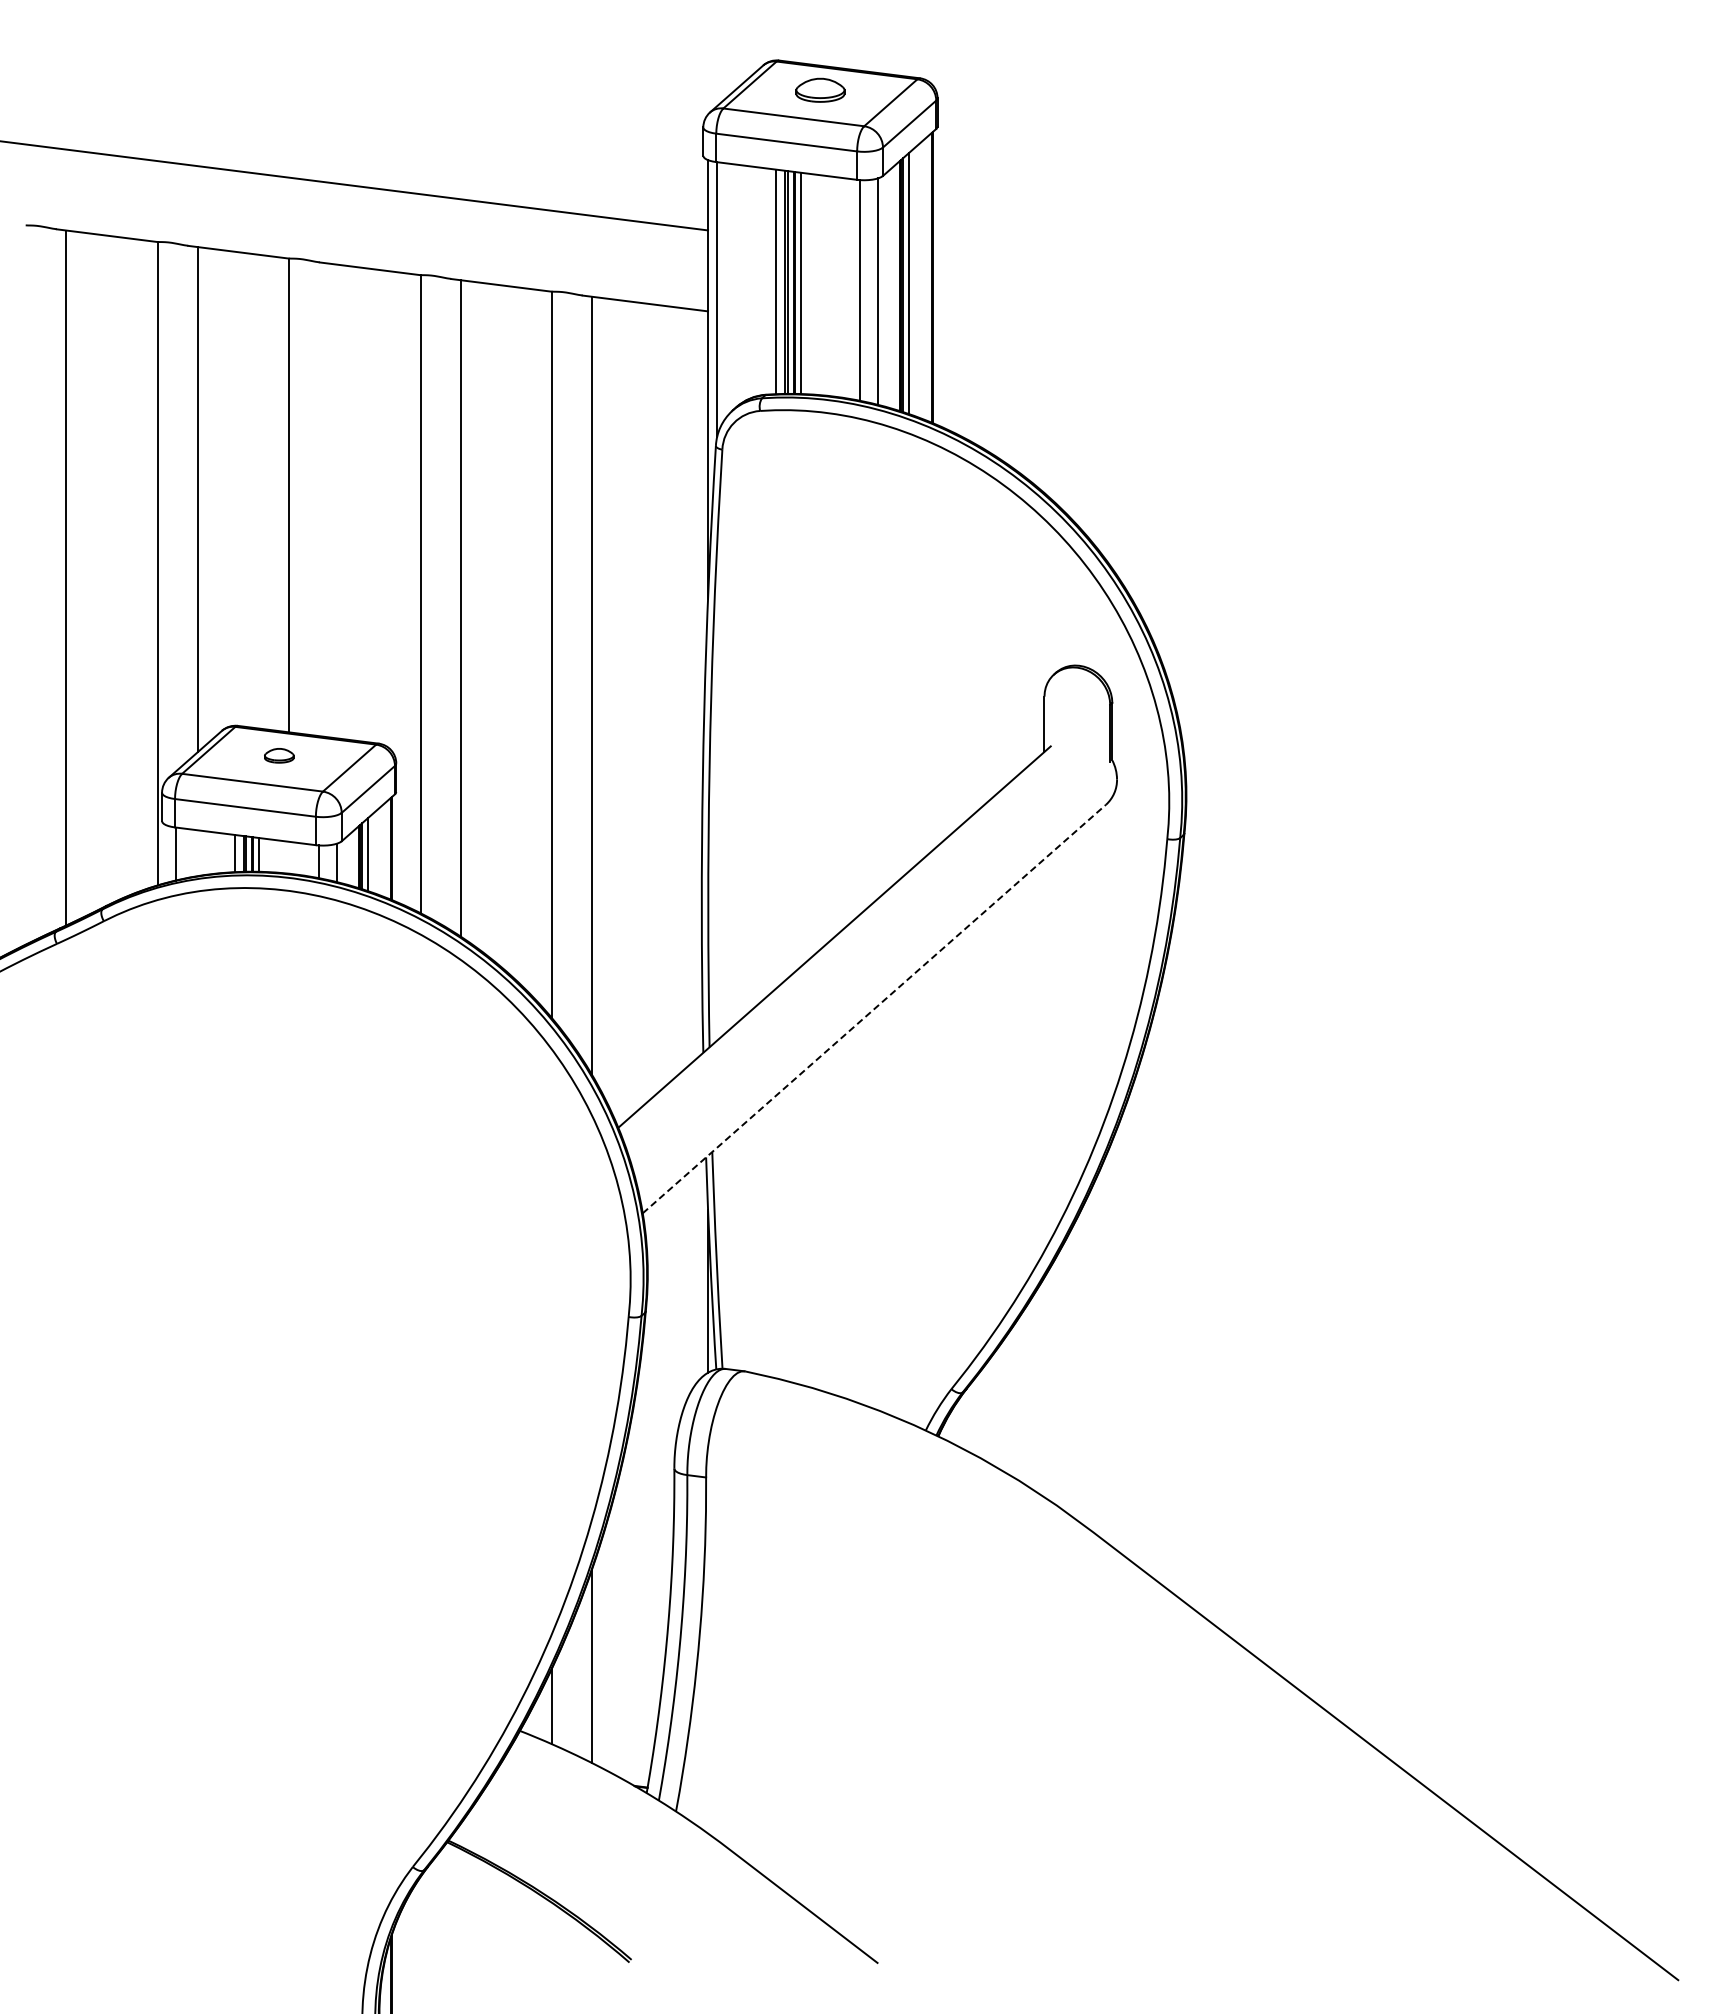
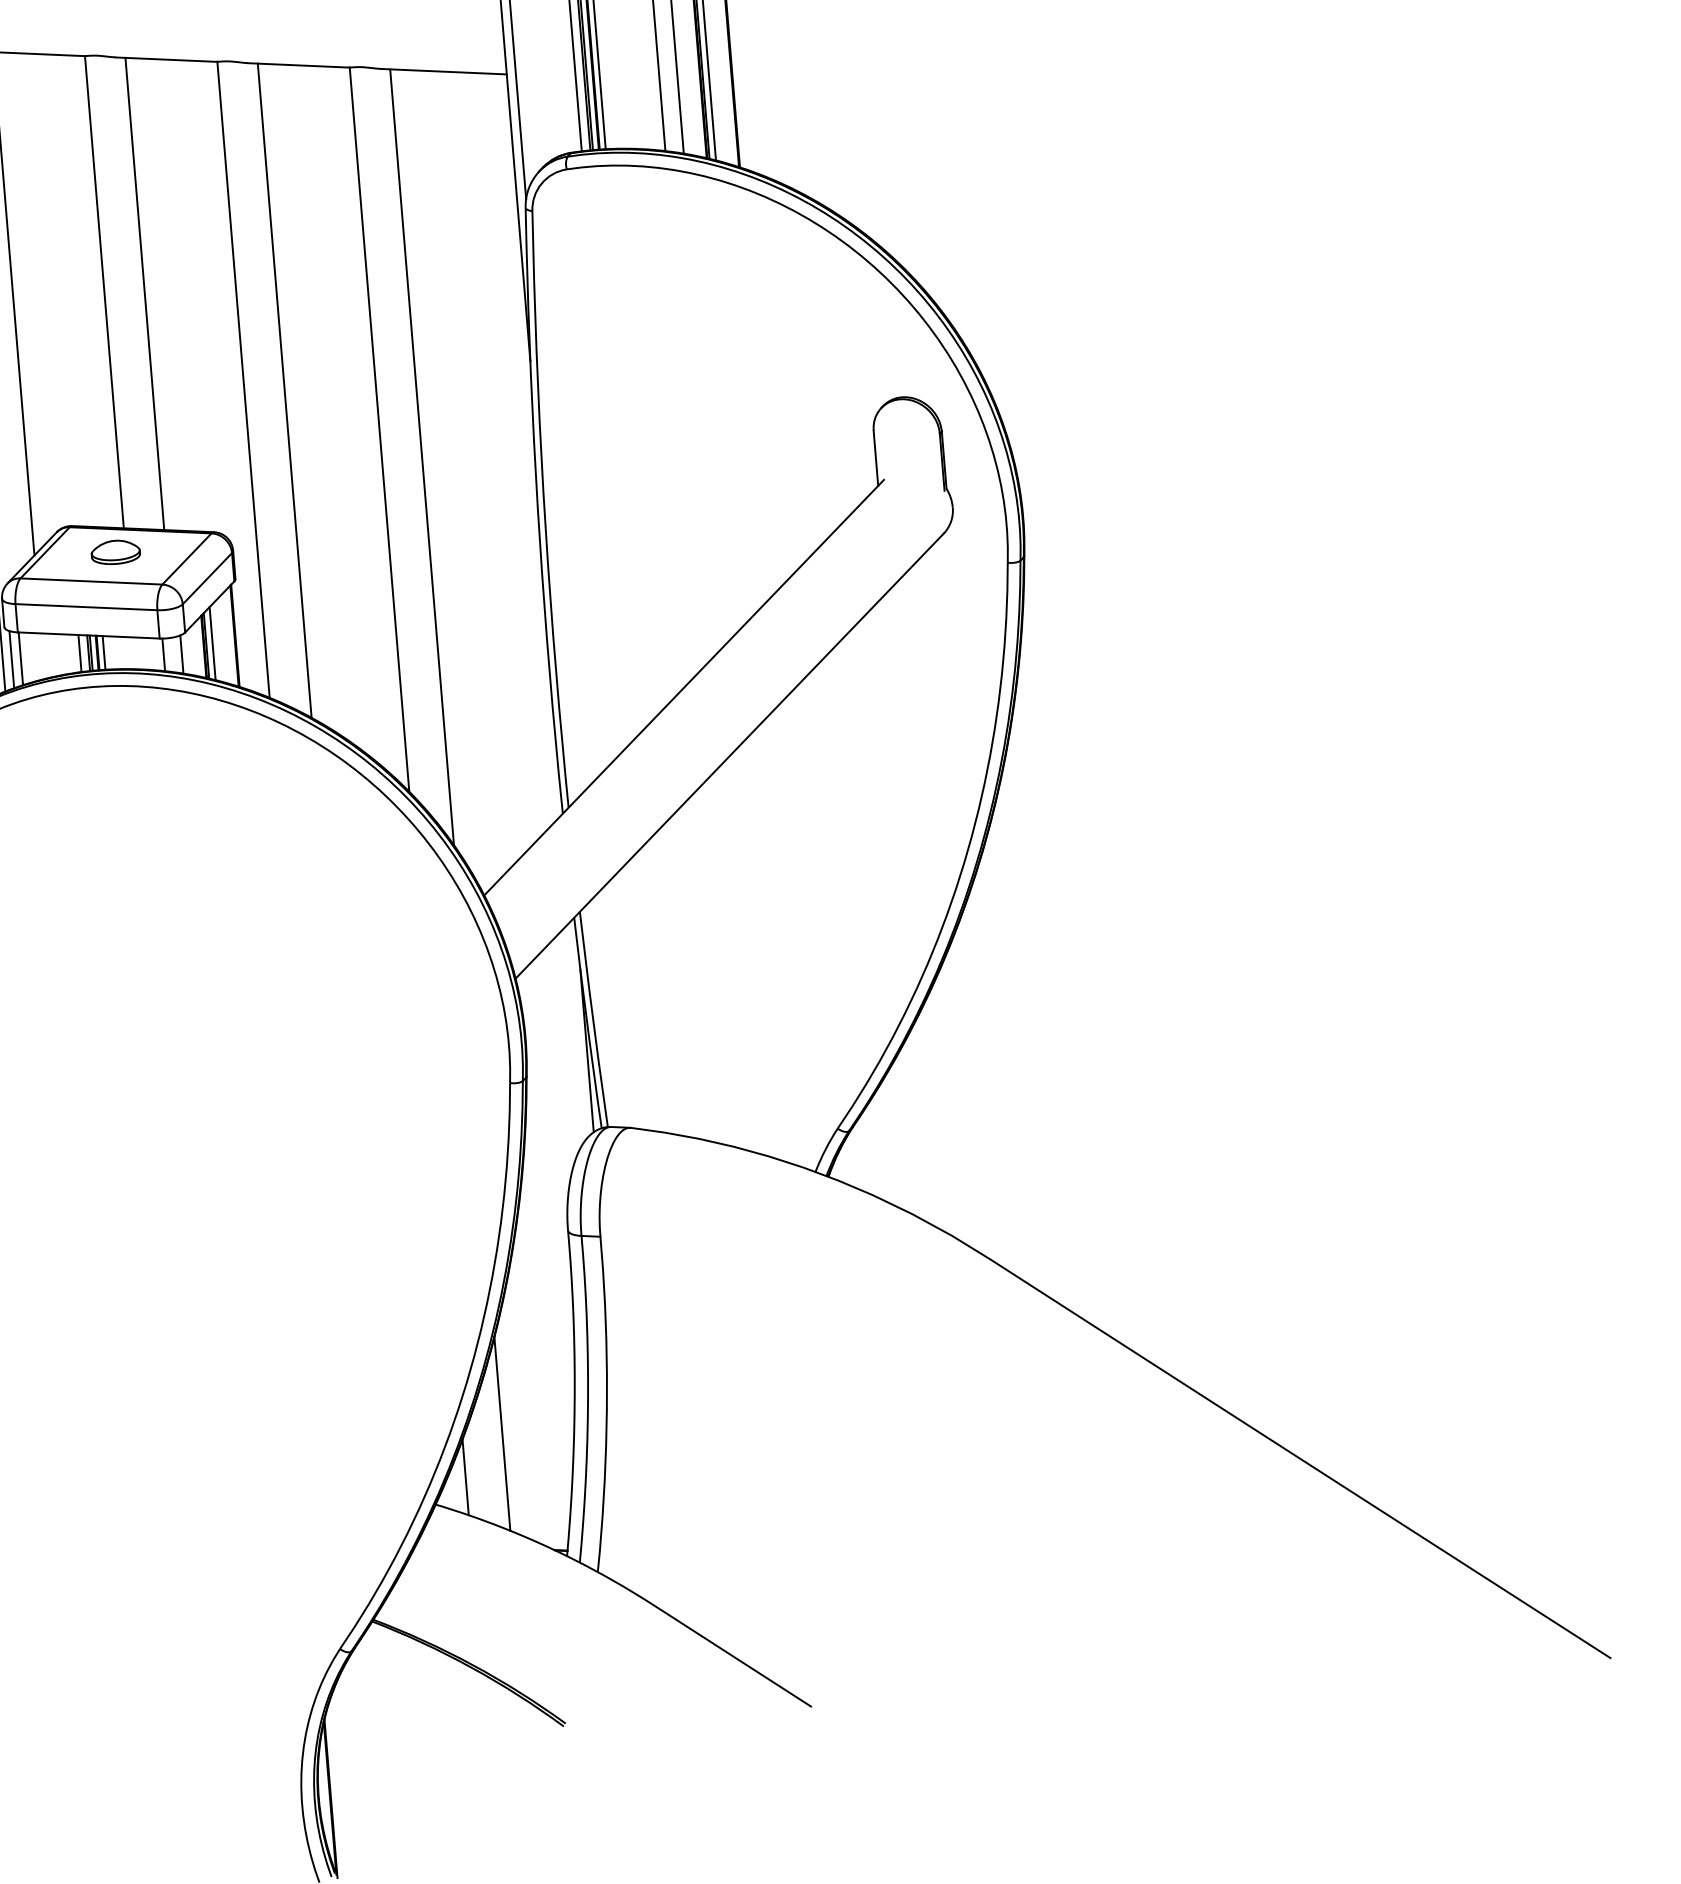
line: (329, 500) -> (145, 293), added
part: (279, 755) -> (116, 552), size x1.67
line: (166, 853) -> (11, 659), added
line: (874, 1009) -> (729, 756), dashed -> solid

